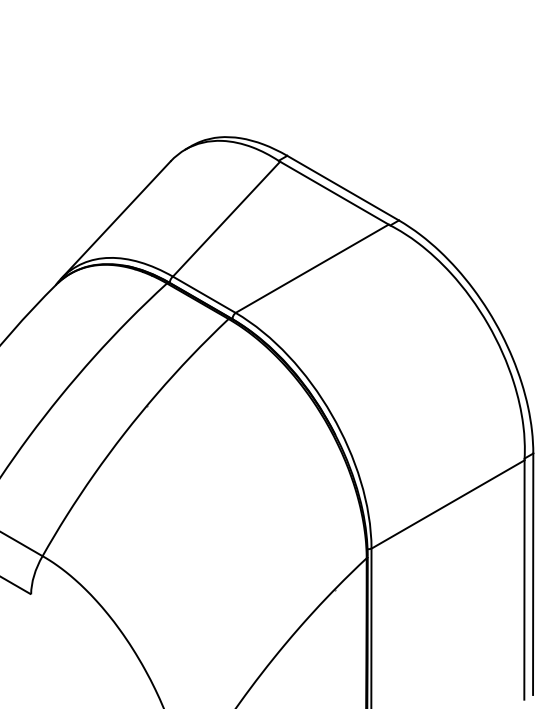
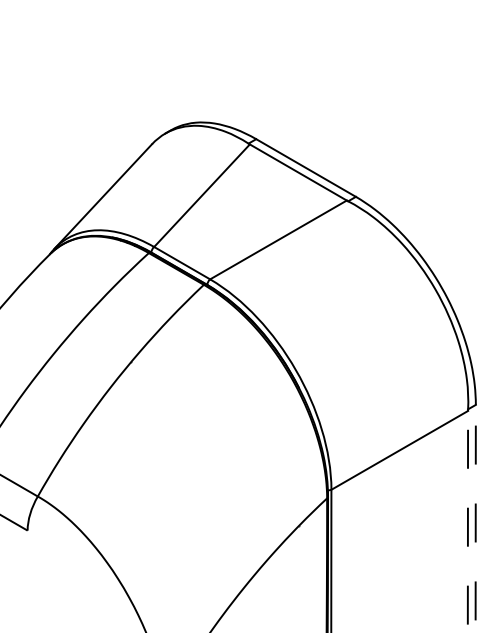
line: (533, 574) -> (476, 512), solid -> dashed
line: (524, 580) -> (467, 518), solid -> dashed

